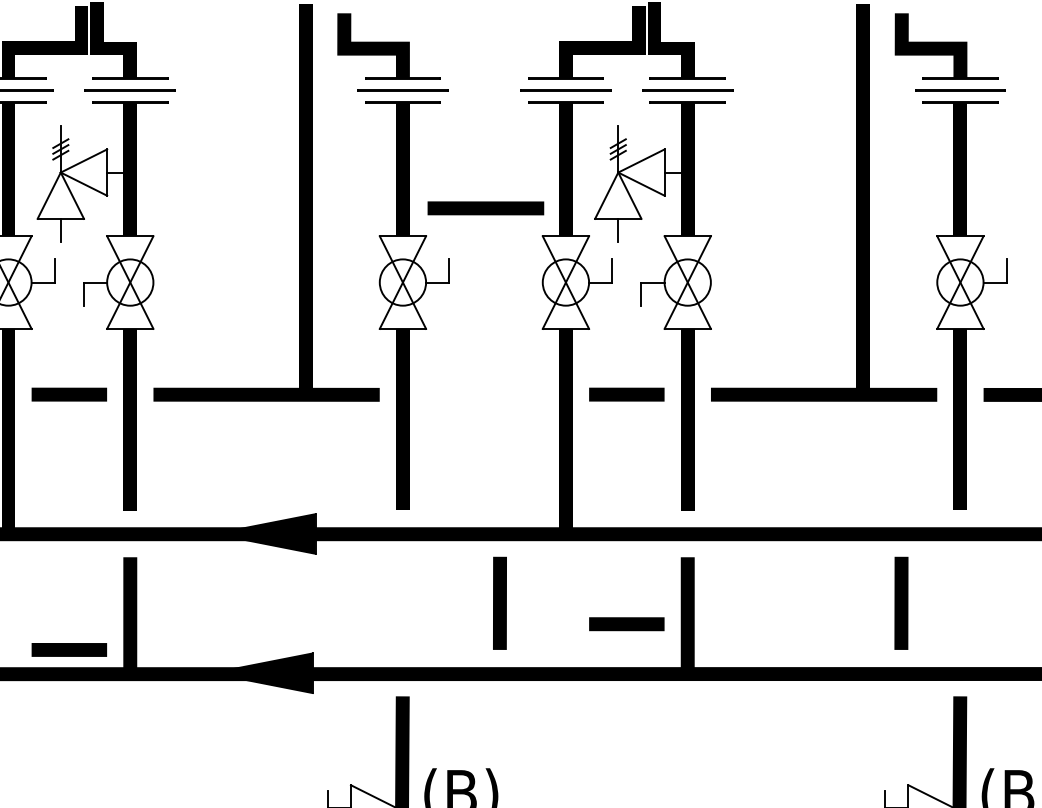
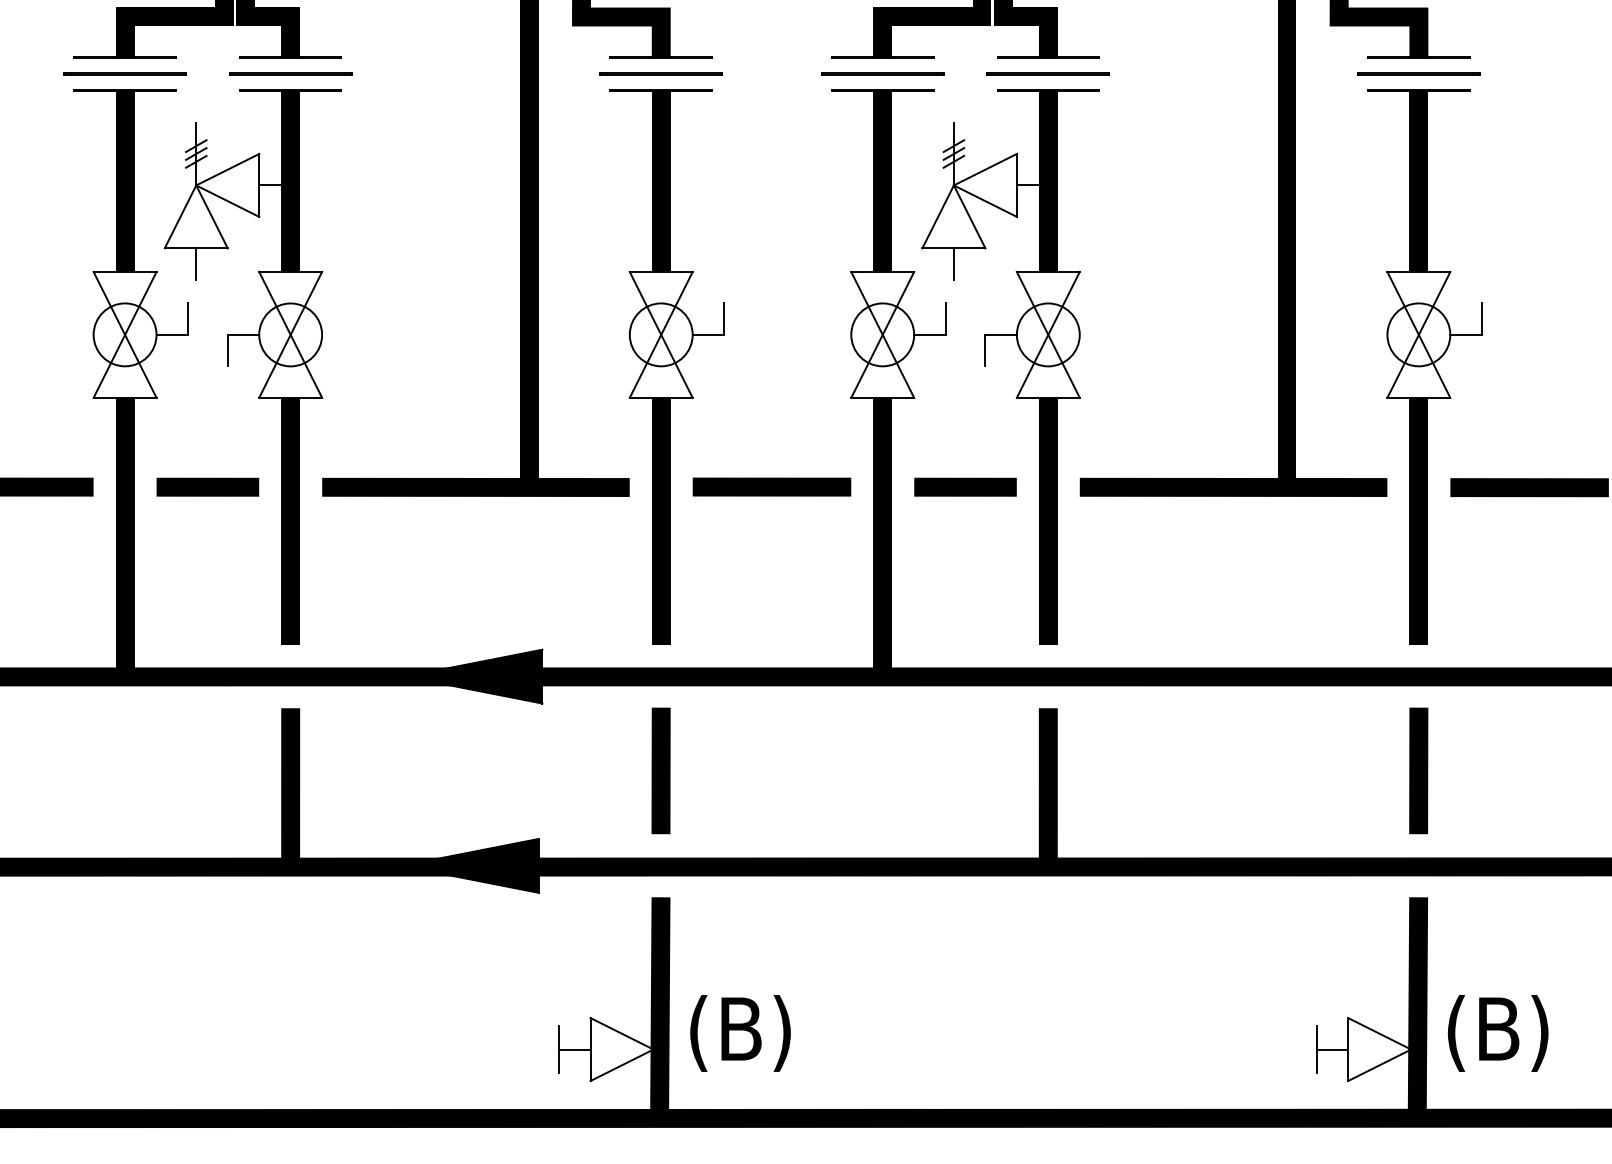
line: (485, 207) -> (771, 486), moved
line: (499, 603) -> (660, 770), moved
line: (901, 603) -> (1418, 770), moved
line: (626, 623) -> (965, 798), removed
line: (69, 649) -> (207, 833), removed

